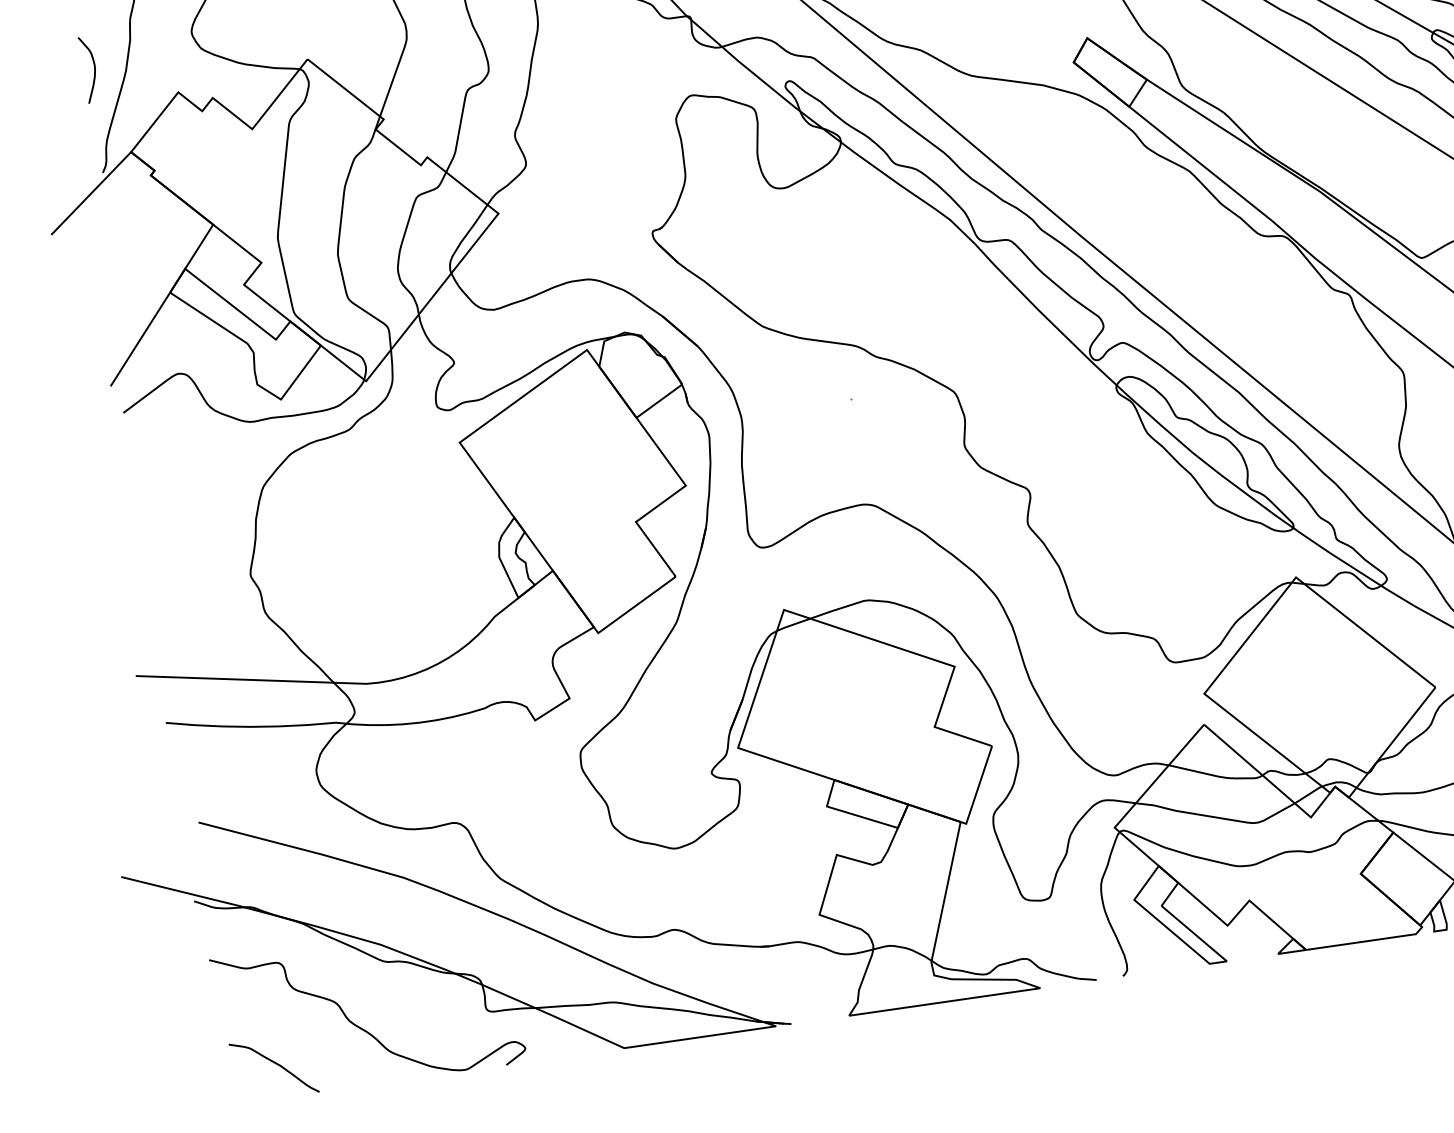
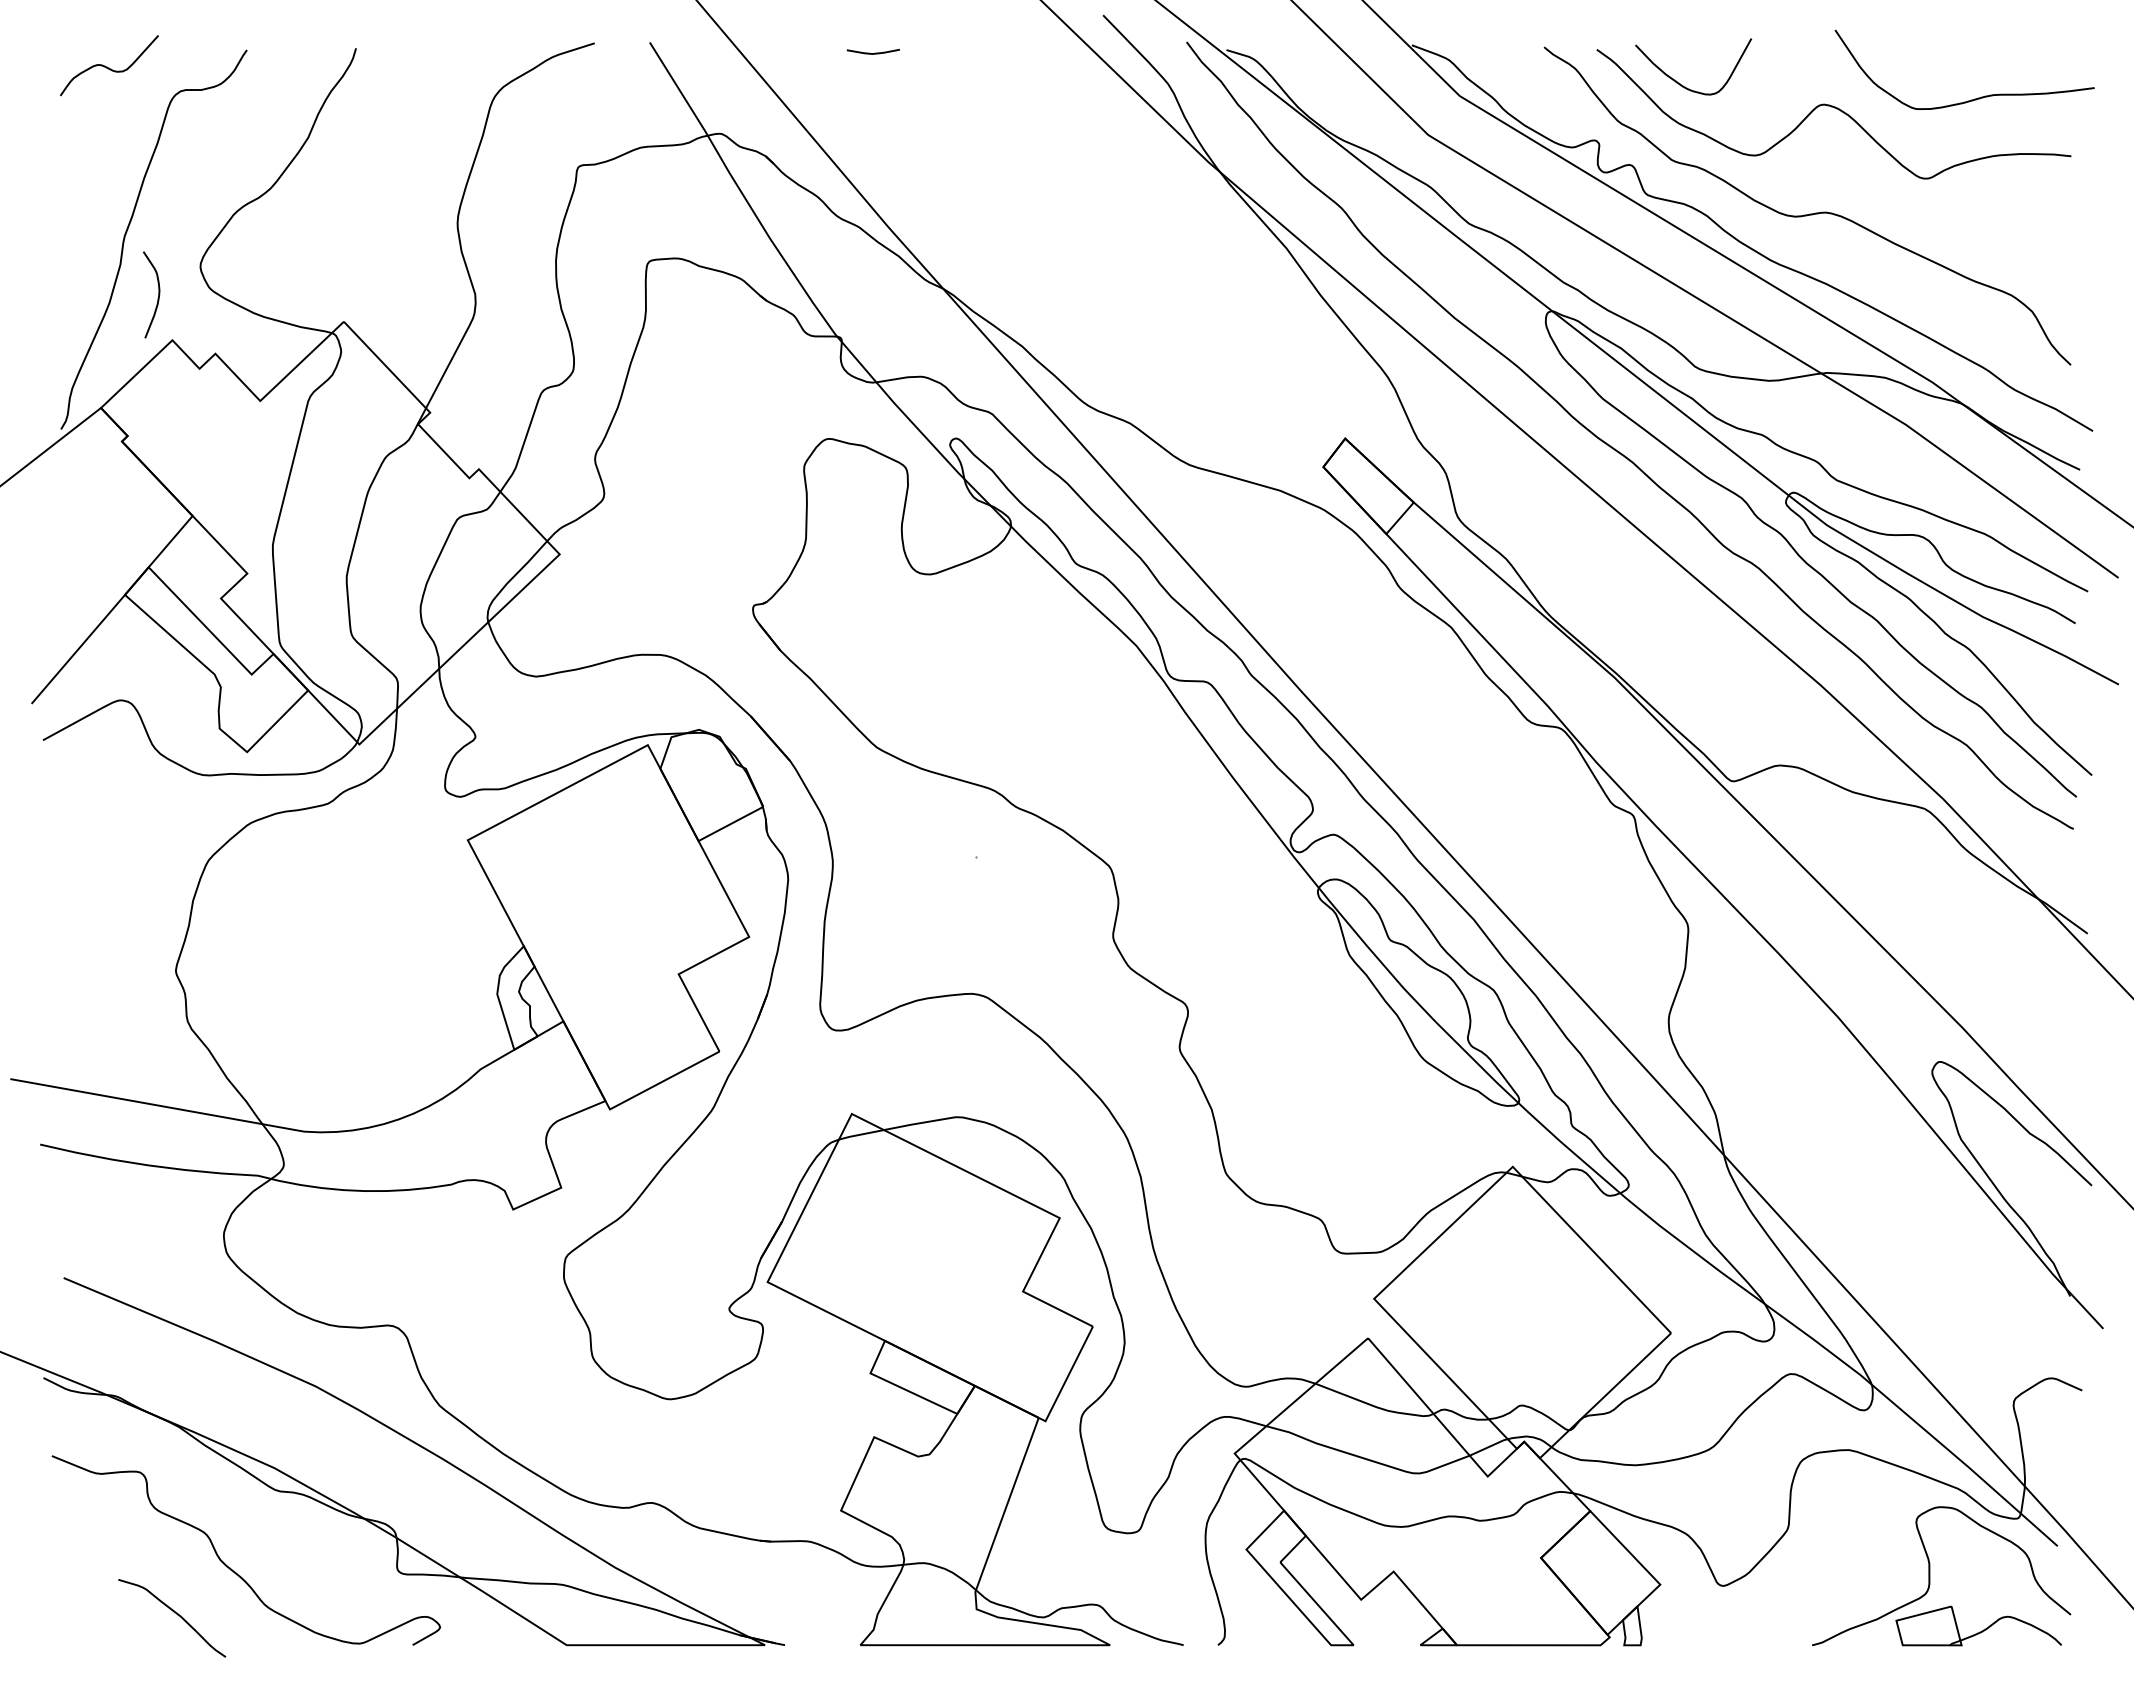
curve: (94, 68) -> (158, 294), moved
curve: (277, 1064) -> (176, 1614), moved

